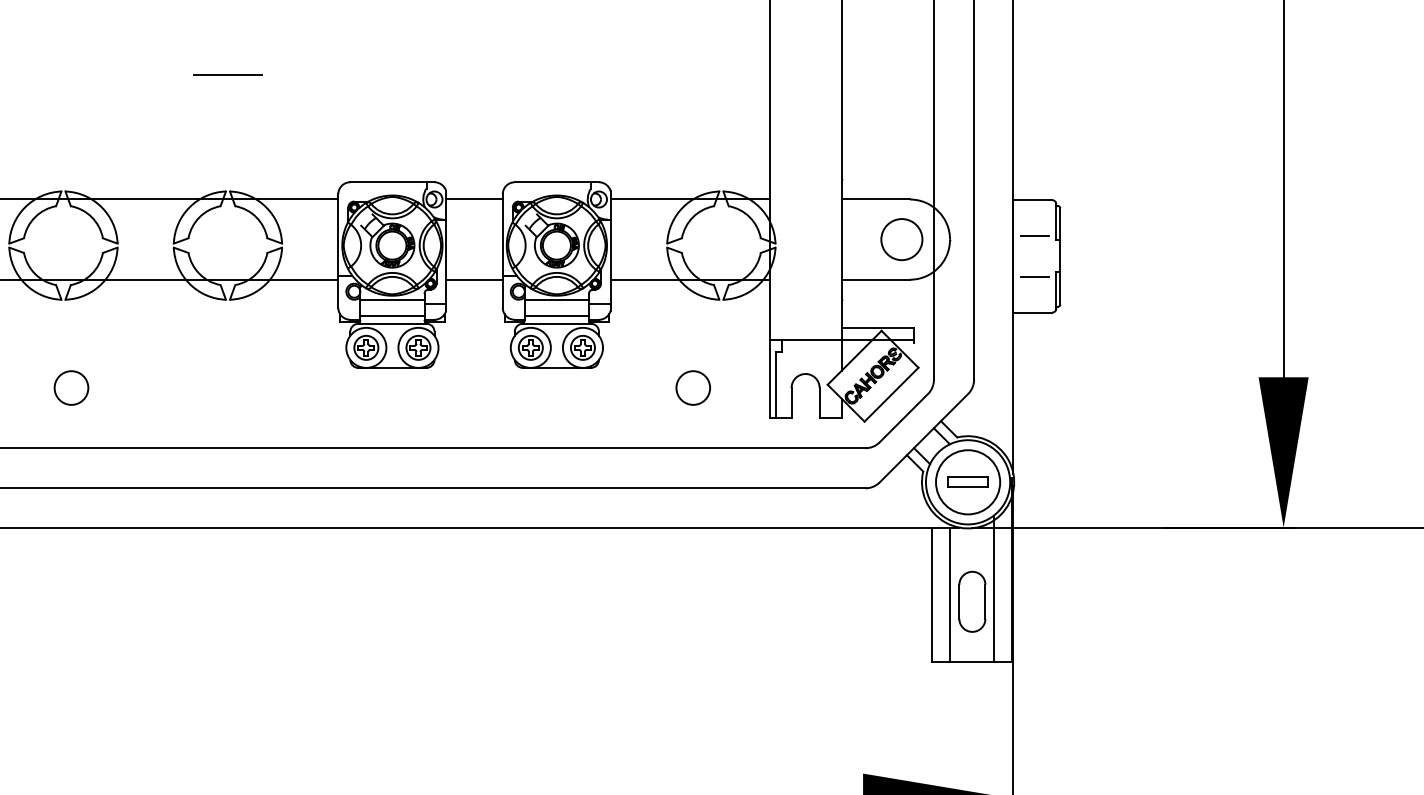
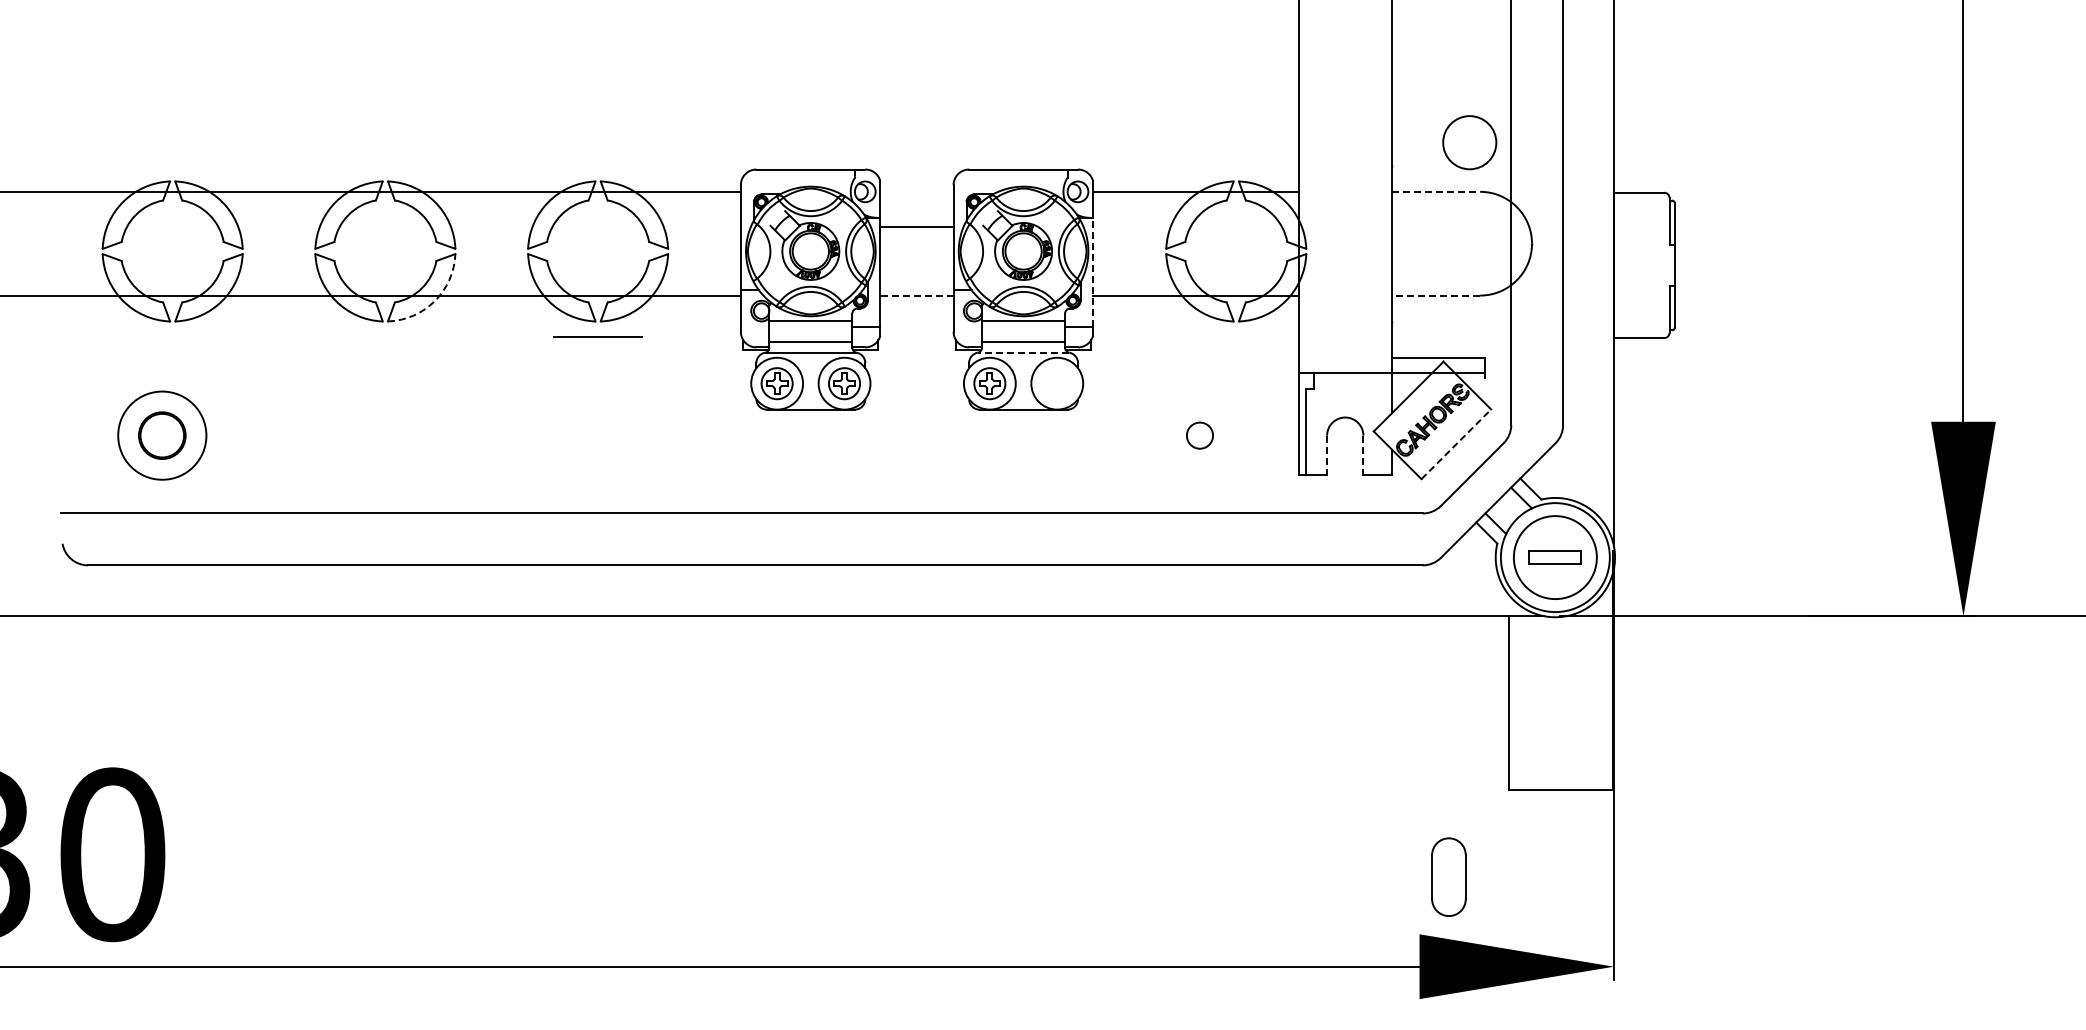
line: (227, 74) -> (597, 336), moved
line: (474, 199) -> (916, 226), moved
line: (876, 199) -> (1436, 191), solid -> dashed
line: (1034, 235) -> (1641, 238), removed
circle: (901, 239) -> (1469, 142), moved
line: (610, 261) -> (1093, 271), solid -> dashed
line: (1034, 276) -> (1641, 291), removed
line: (474, 279) -> (916, 295), solid -> dashed
line: (875, 279) -> (1435, 295), solid -> dashed
arc: (101, 284) -> (434, 301), solid -> dashed
line: (556, 323) -> (1023, 352), solid -> dashed
part: (582, 347) -> (1056, 383), removed
circle: (71, 387) -> (395, 435), removed
circle: (692, 387) -> (1199, 435), size x0.6
line: (891, 394) -> (1456, 443), solid -> dashed
line: (791, 403) -> (1327, 455), solid -> dashed
line: (819, 403) -> (1363, 455), solid -> dashed
line: (994, 588) -> (1589, 695), removed
line: (950, 594) -> (1532, 702), removed
part: (972, 601) -> (1448, 876), moved

